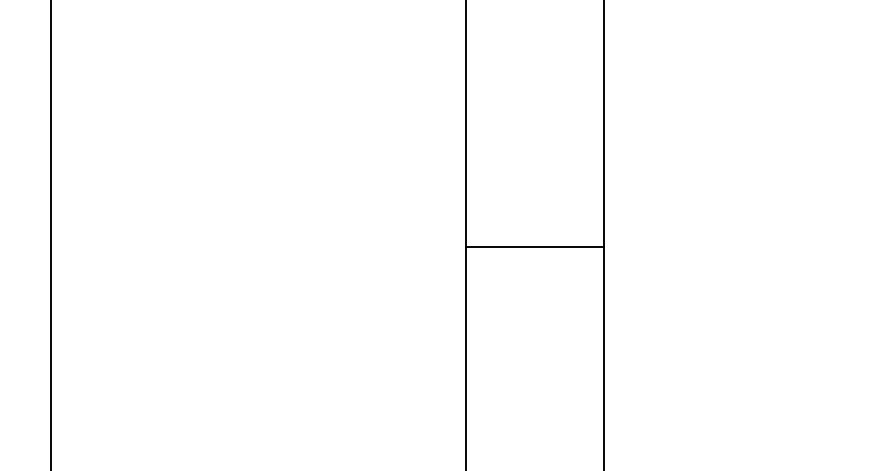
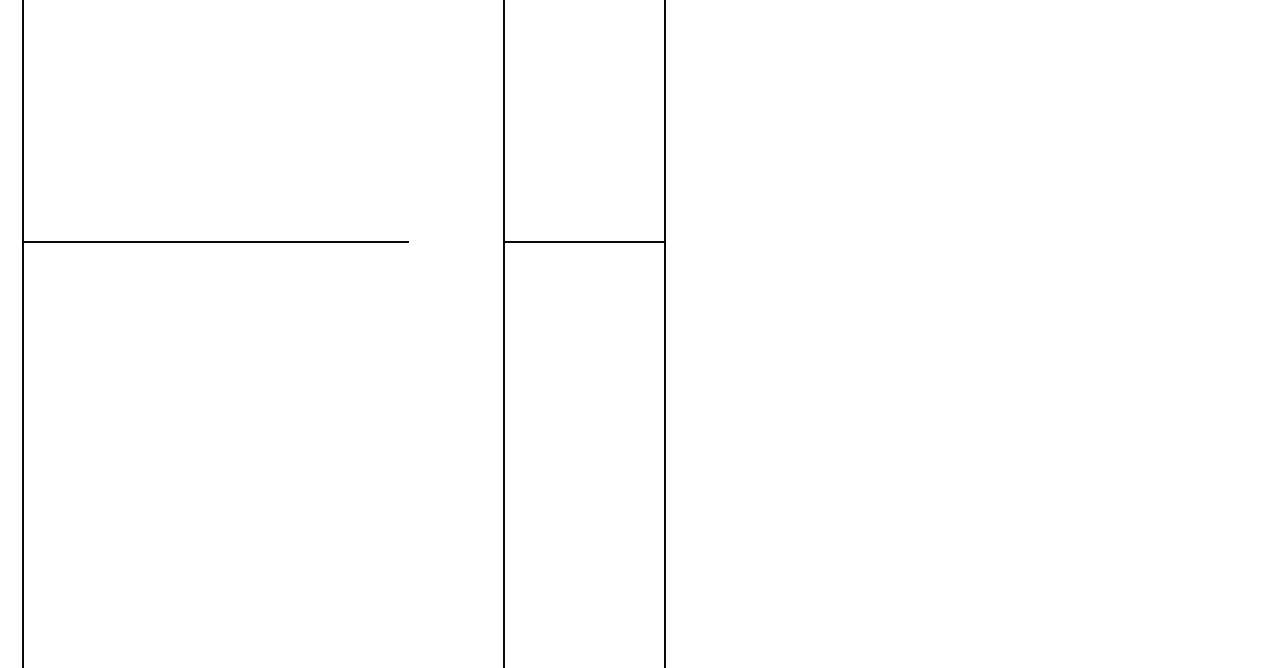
line: (216, 212) -> (214, 242), added
line: (535, 246) -> (584, 242), moved

